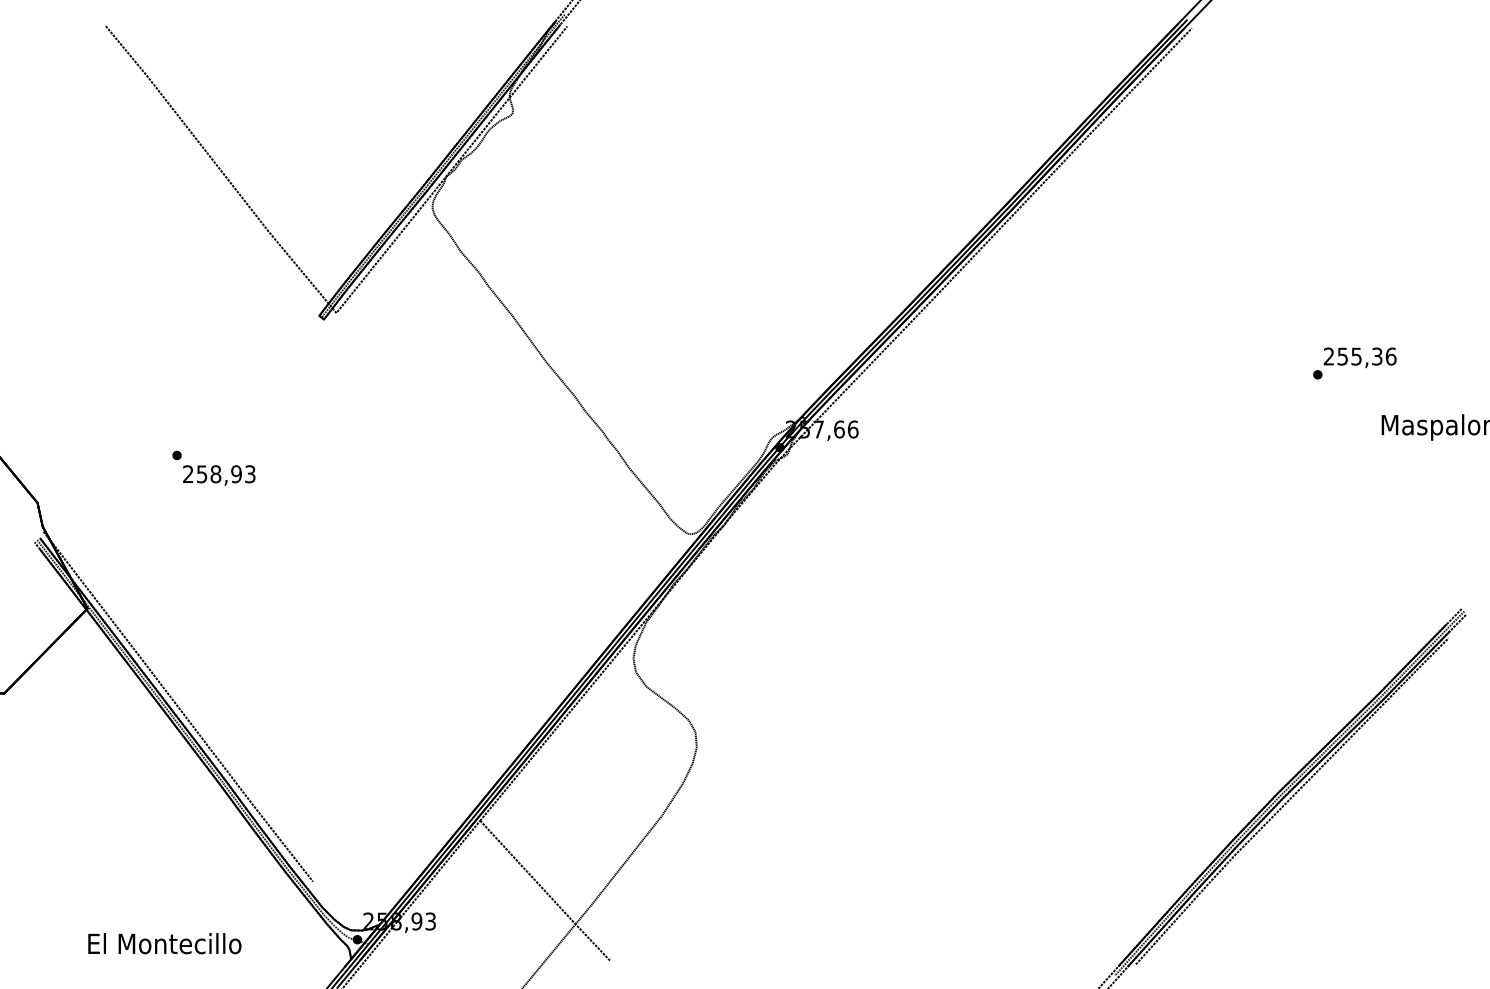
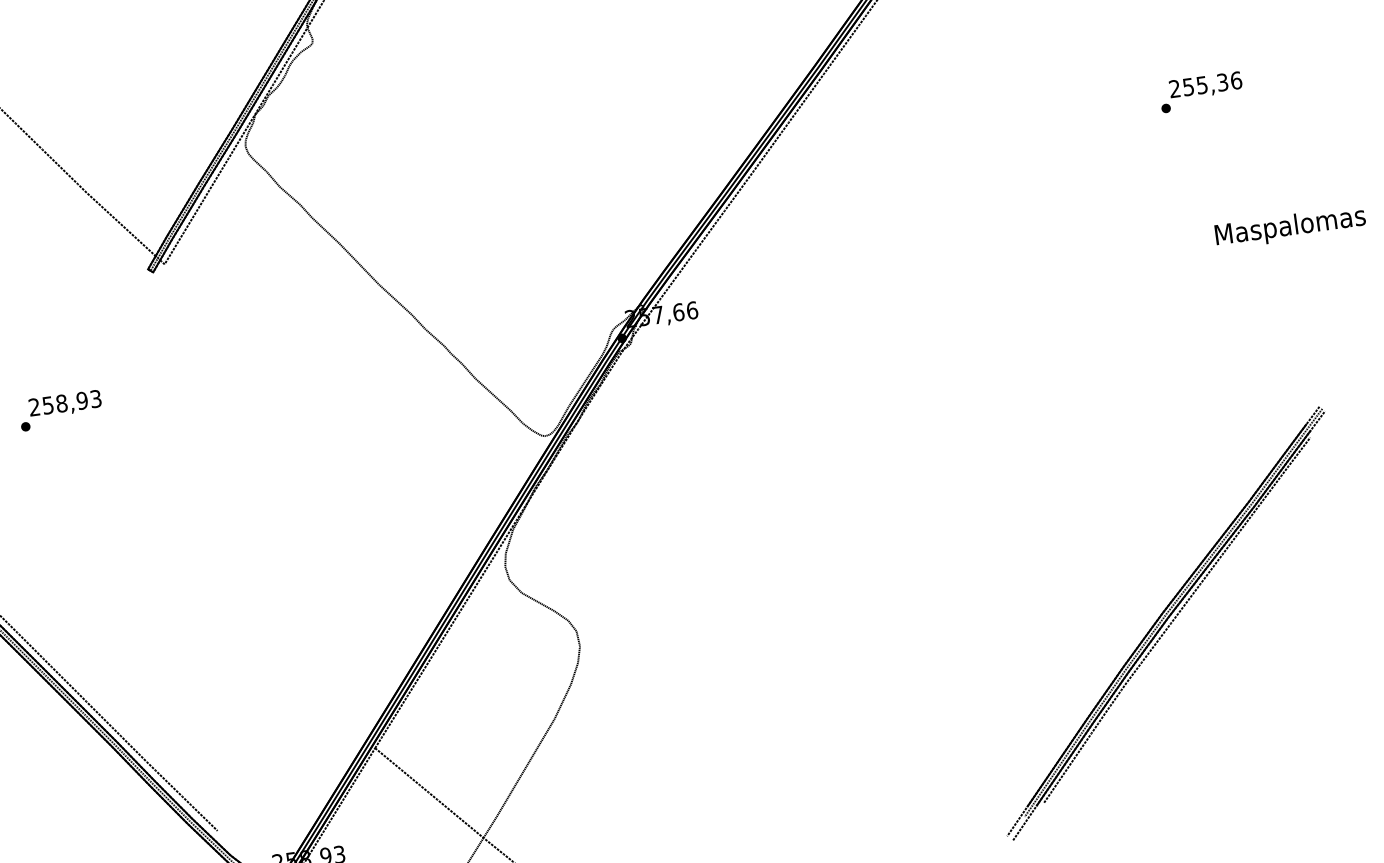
text: (1354, 363) -> (1201, 92), moved
text: (219, 475) -> (65, 404), moved

